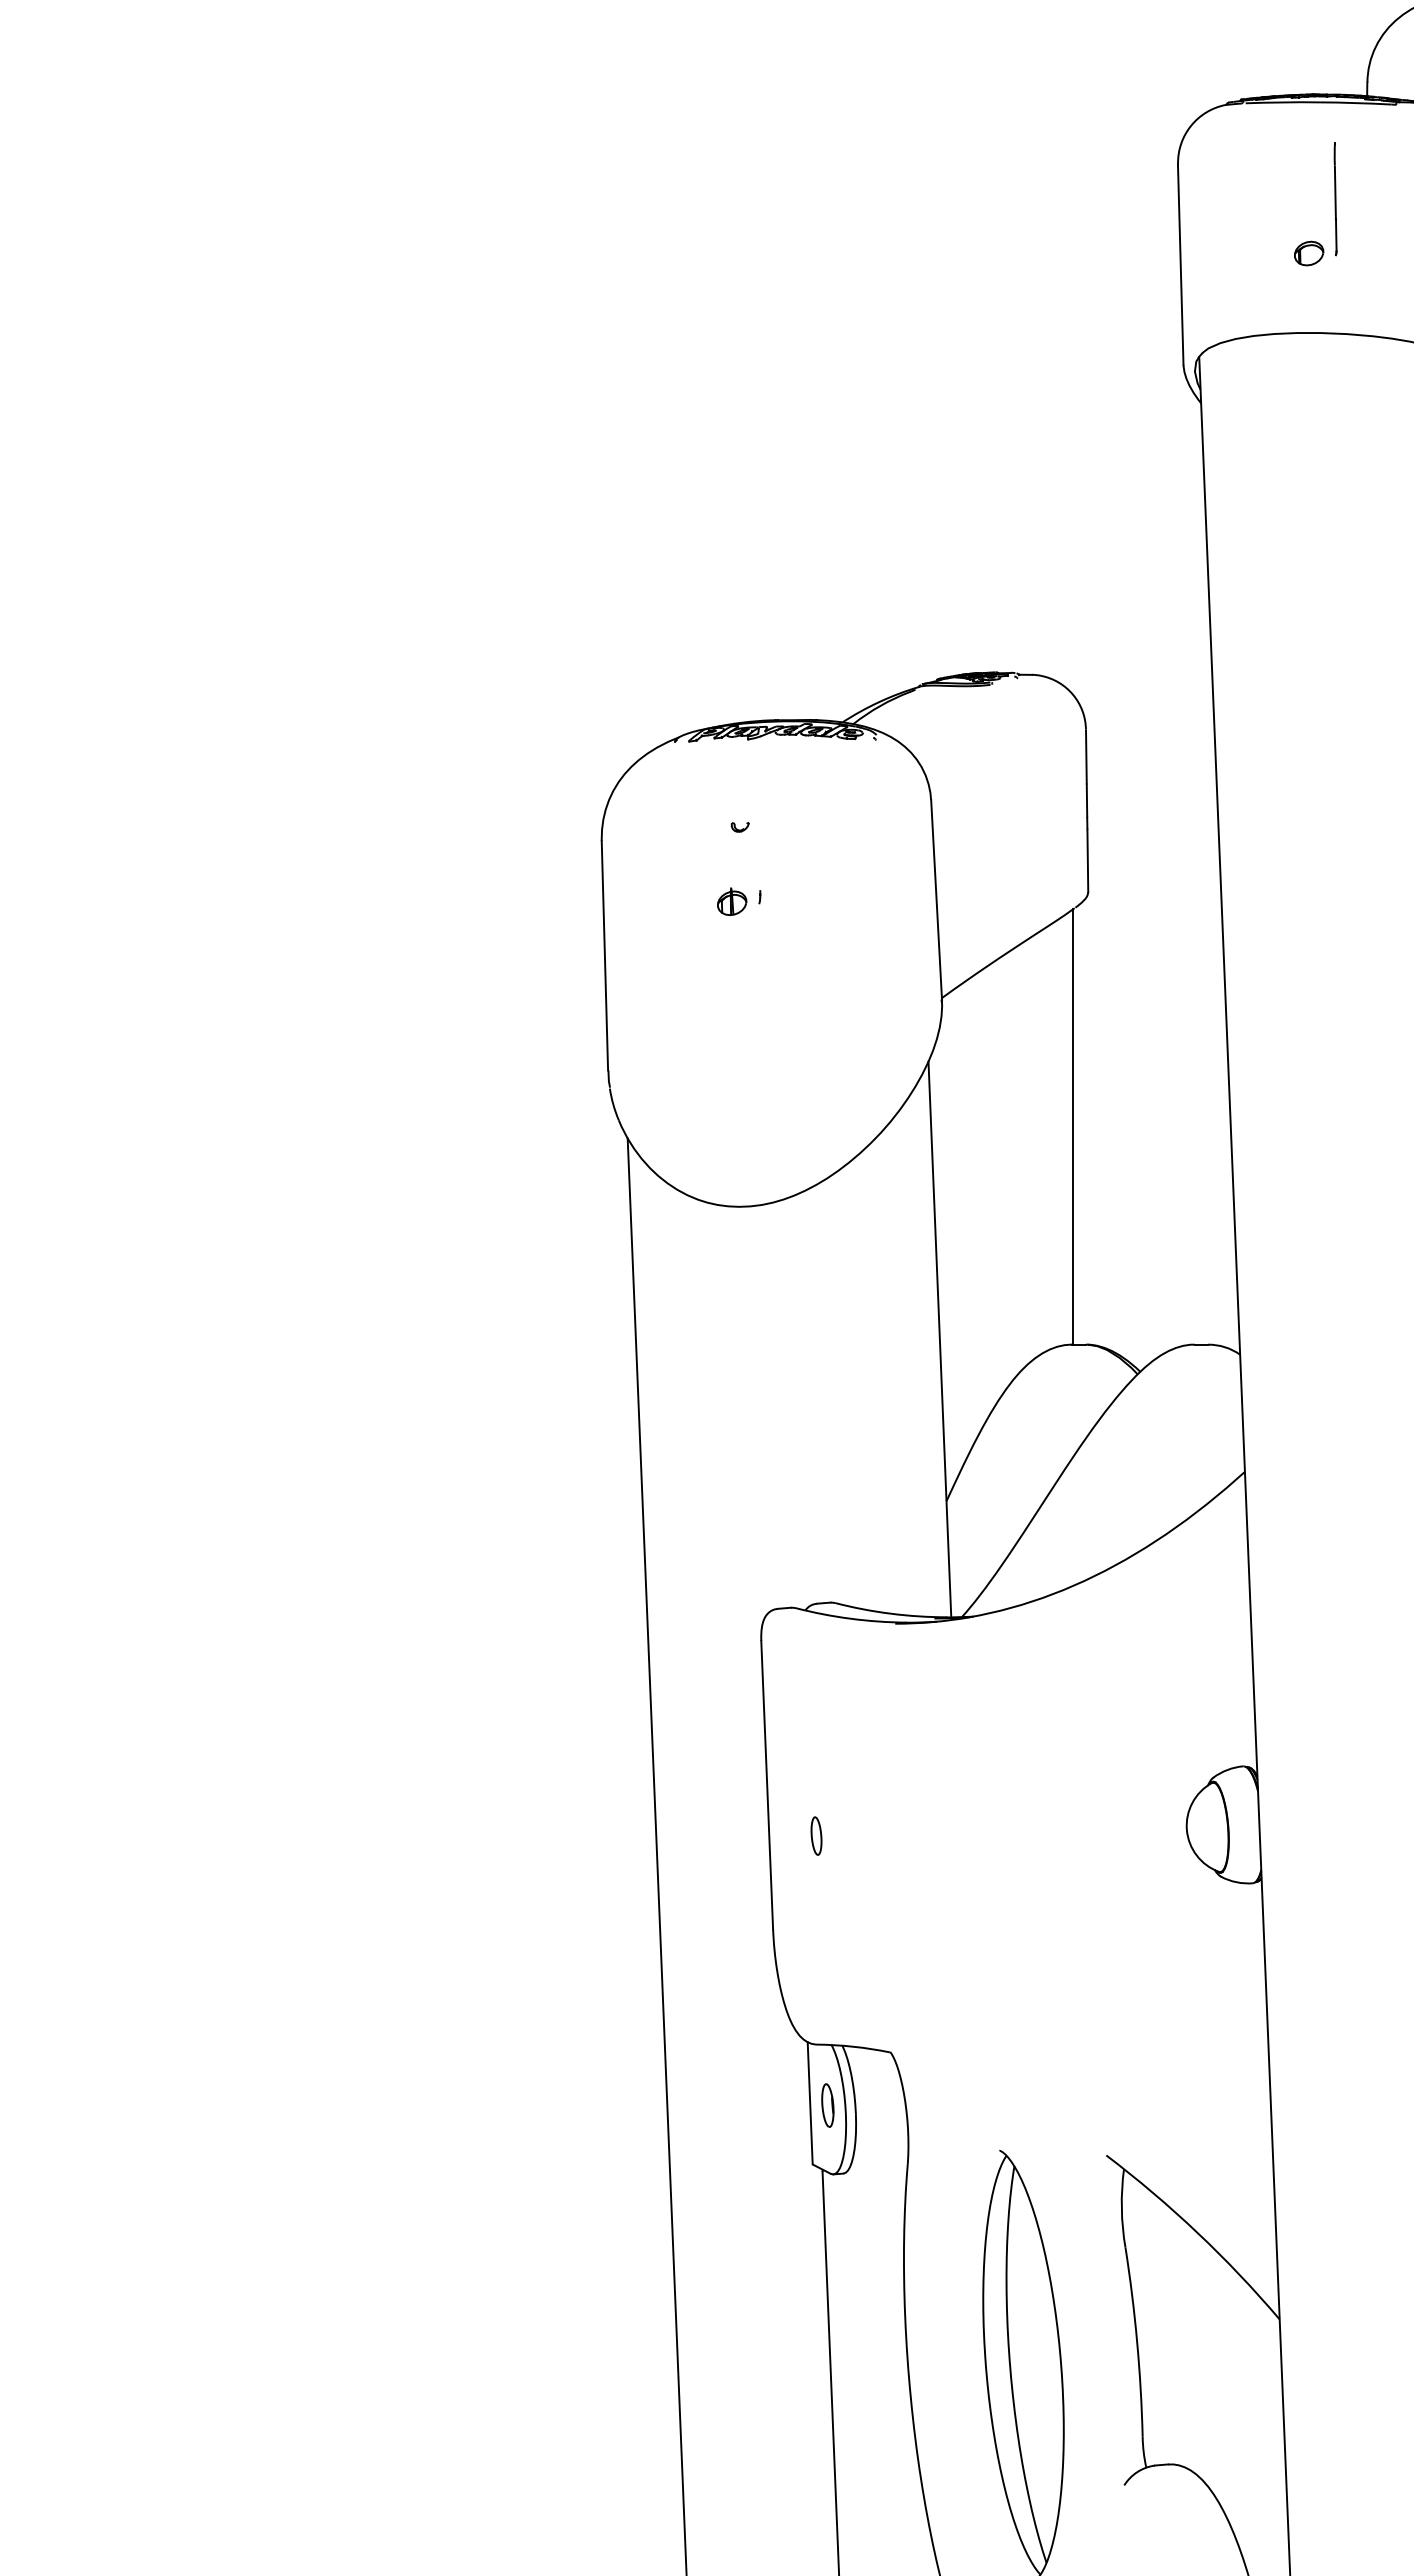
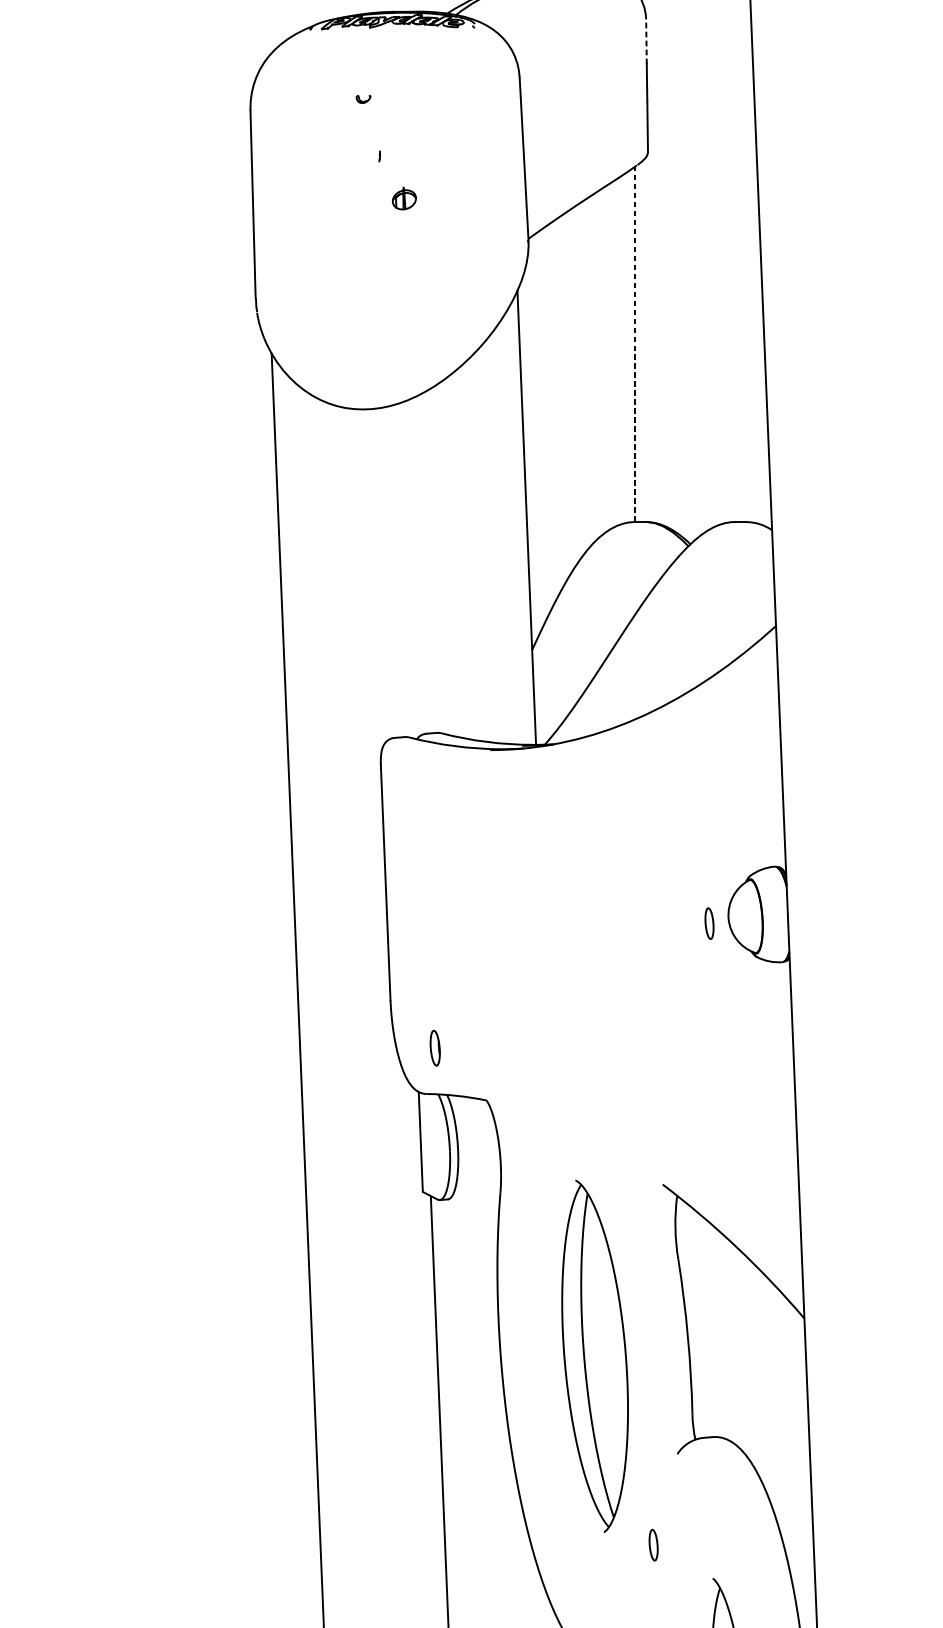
line: (1086, 756) -> (646, 41), solid -> dashed
part: (732, 901) -> (404, 198), moved
line: (1072, 1126) -> (635, 343), solid -> dashed
part: (816, 1835) -> (709, 923), moved
part: (827, 2105) -> (434, 1048), moved

